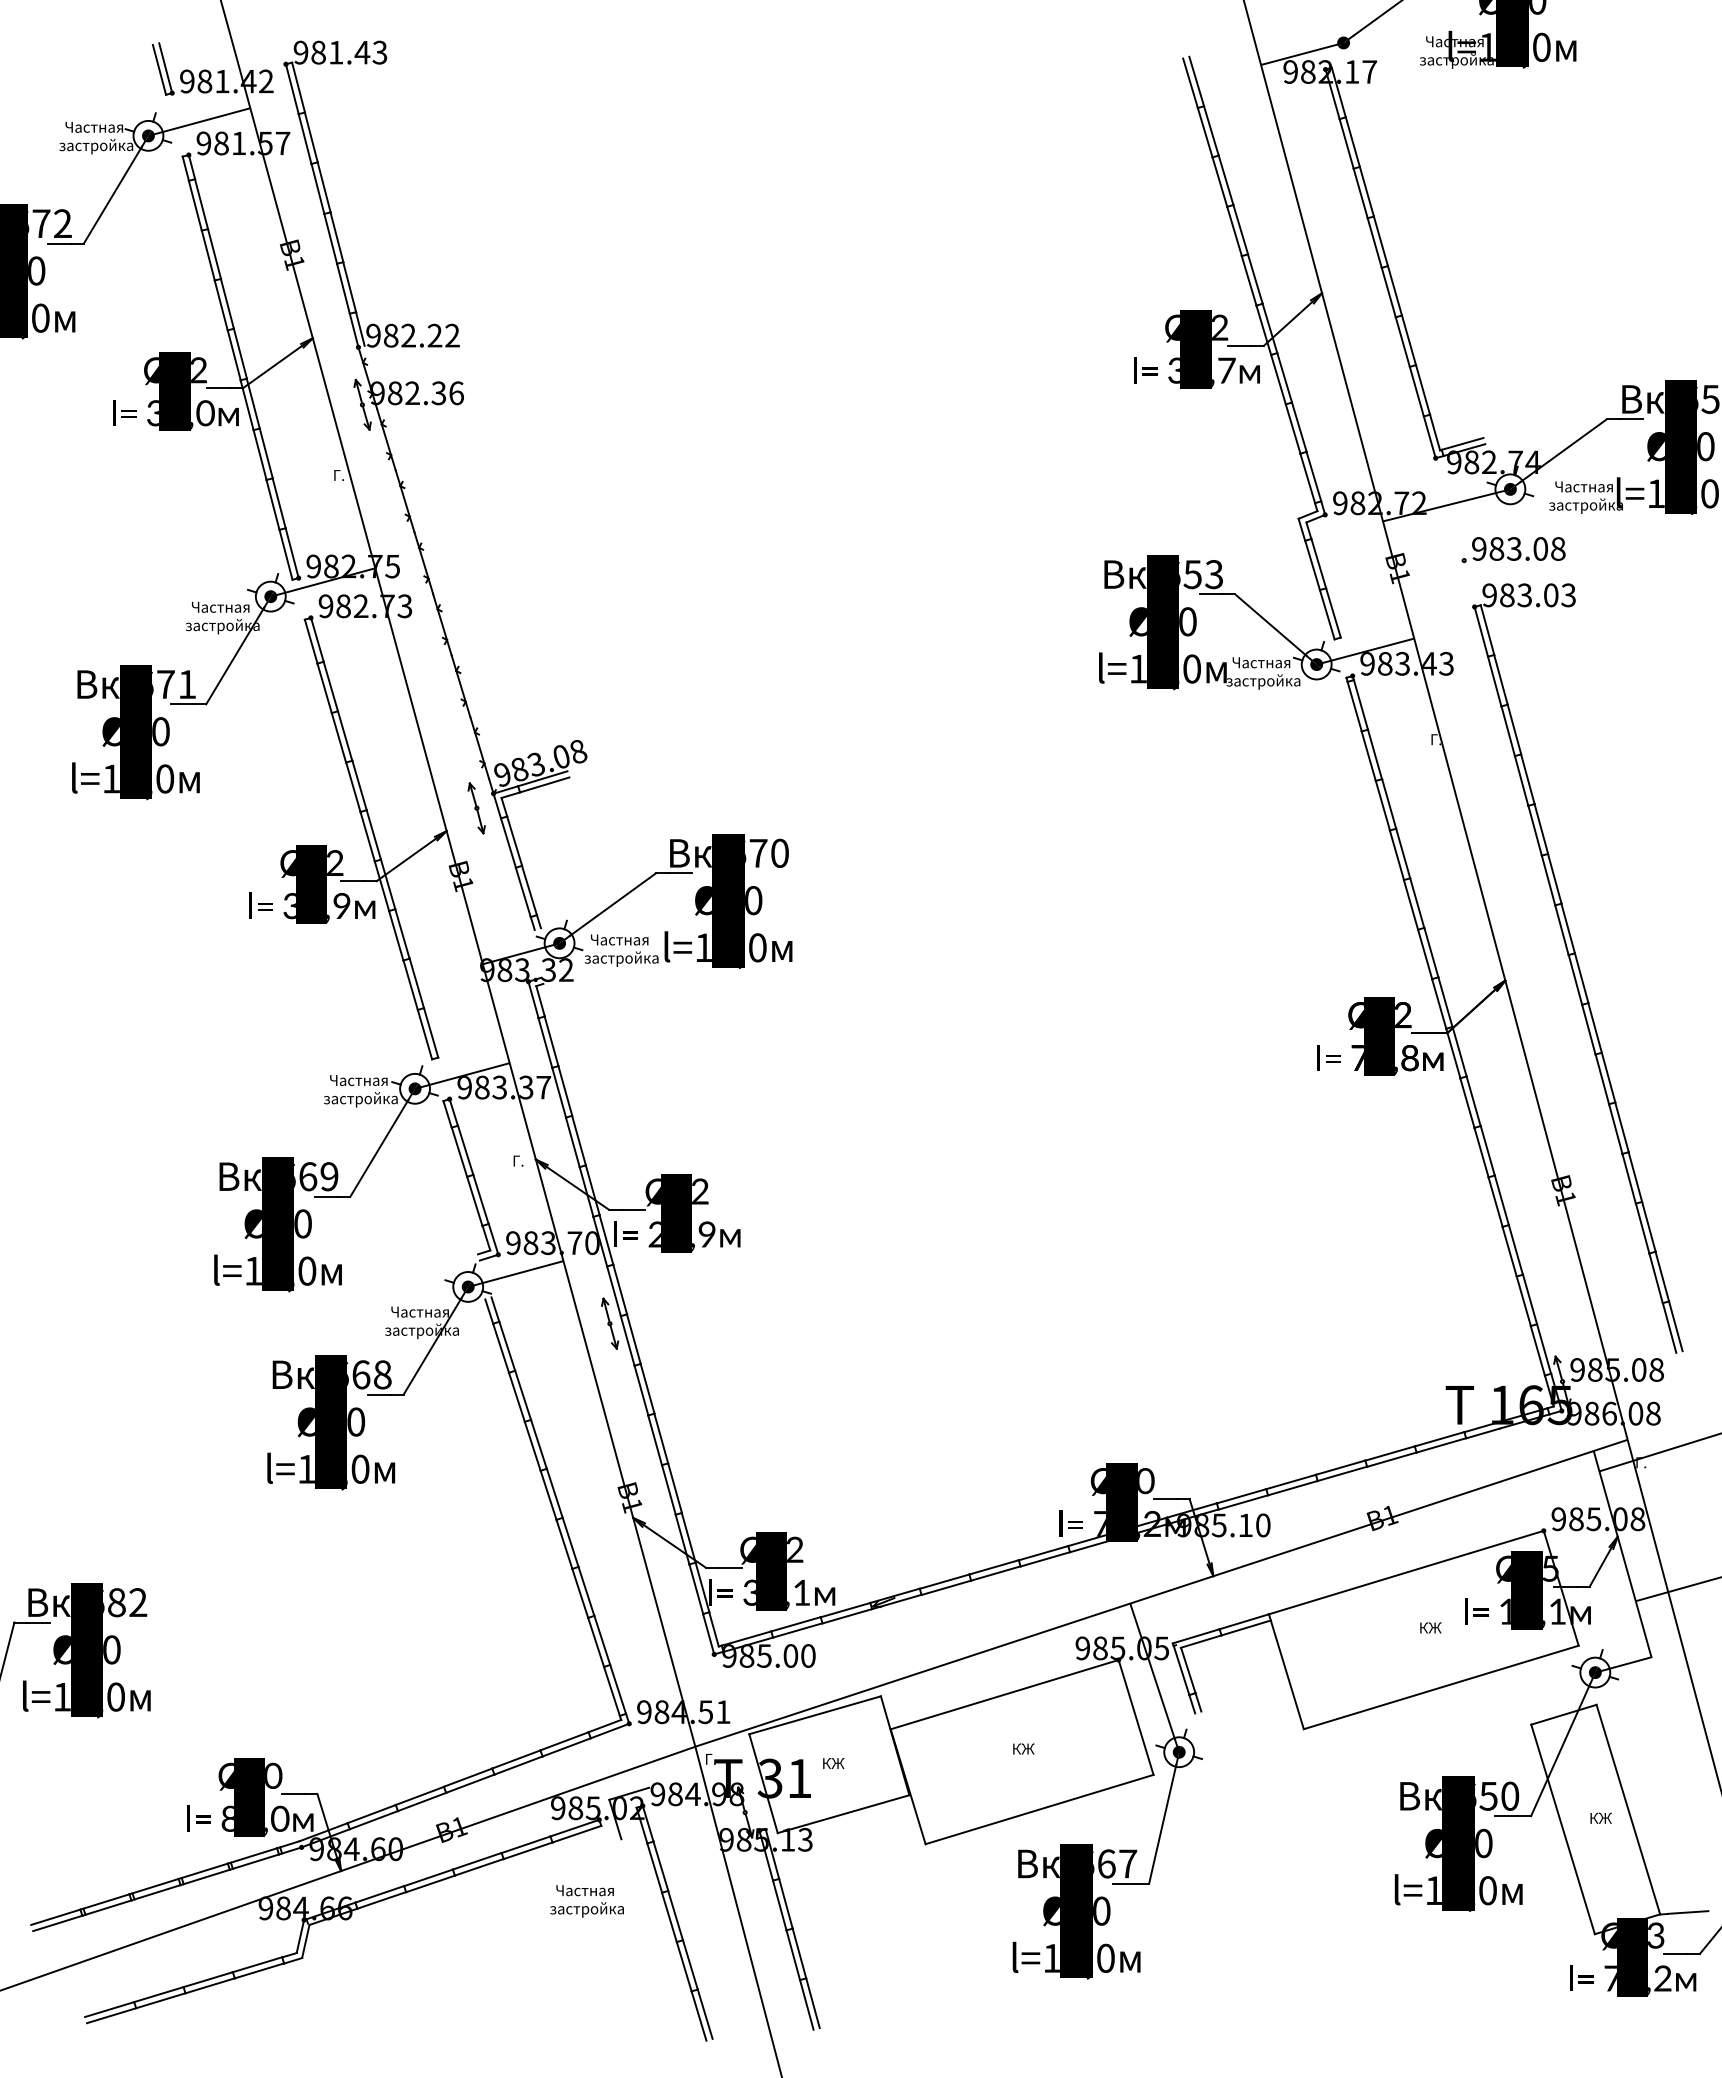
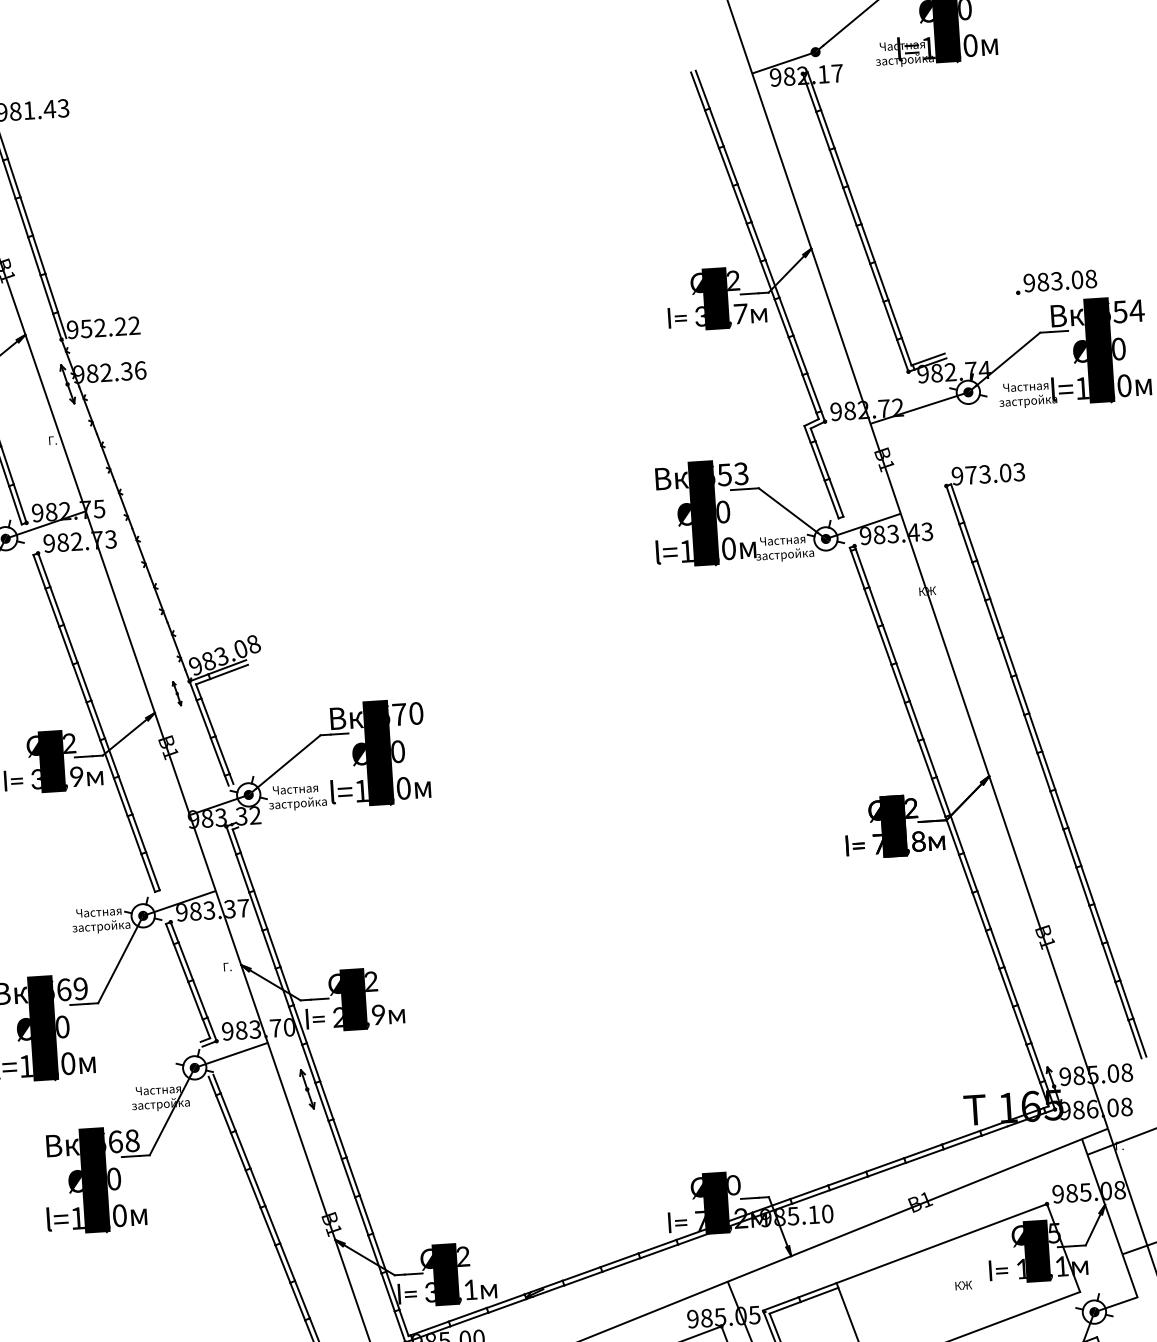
text: (390, 335) -> (85, 328), 982.22 -> 952.22
part: (1513, 550) -> (1056, 282), moved
text: (1507, 595) -> (971, 475), 983.03 -> 973.03
text: (1442, 739) -> (927, 591), Г. -> КЖ
part: (476, 808) -> (177, 693), size x0.6

